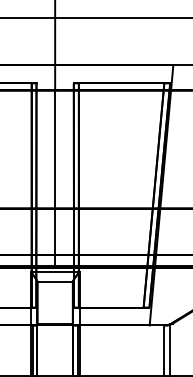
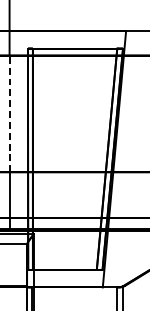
line: (55, 149) -> (9, 113), solid -> dashed

